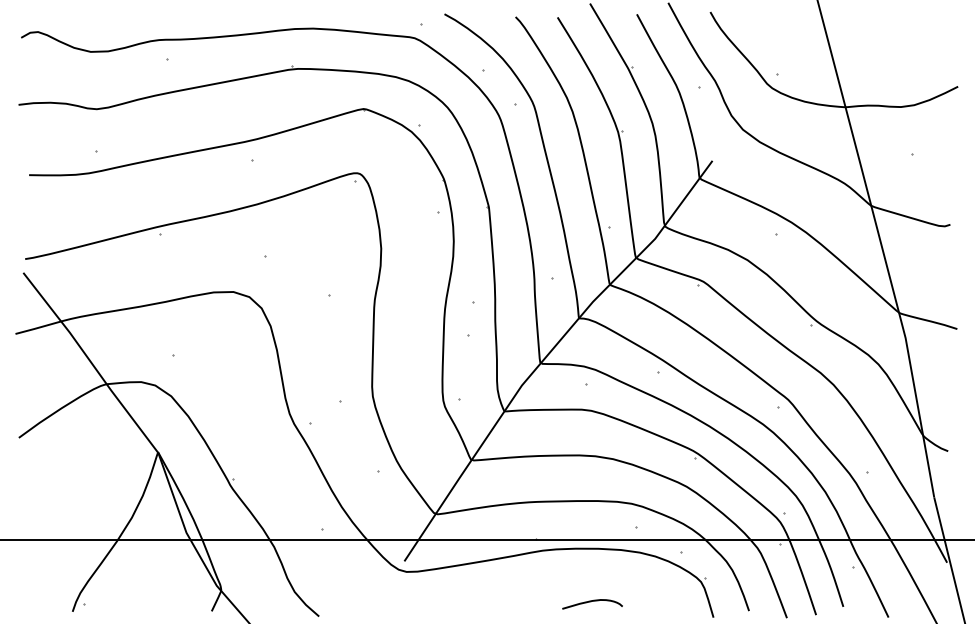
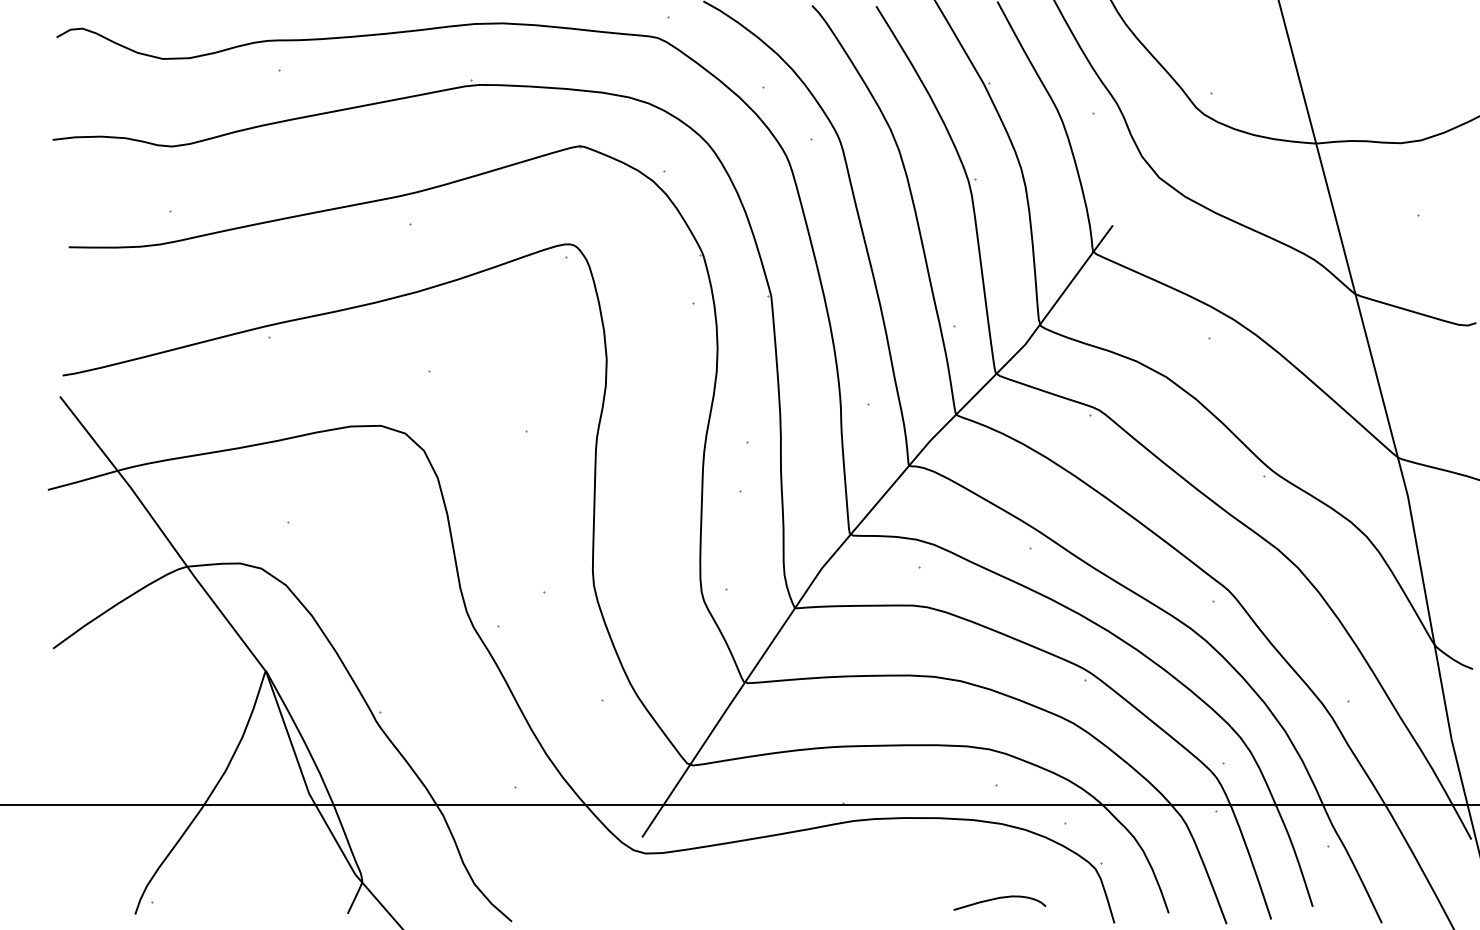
curve: (591, 602) -> (998, 900), moved

